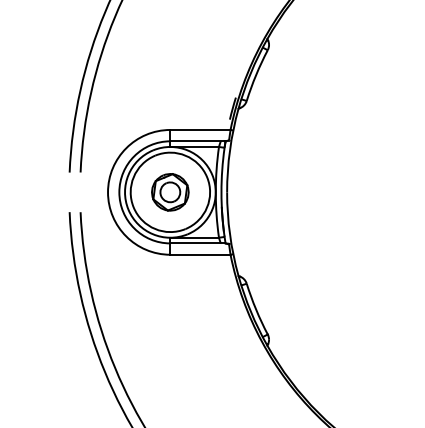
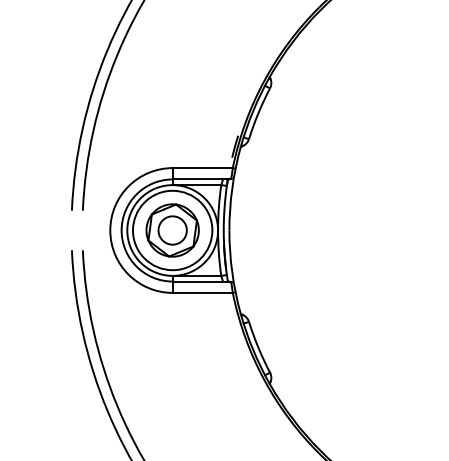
part: (170, 192) -> (172, 230), size x1.43

